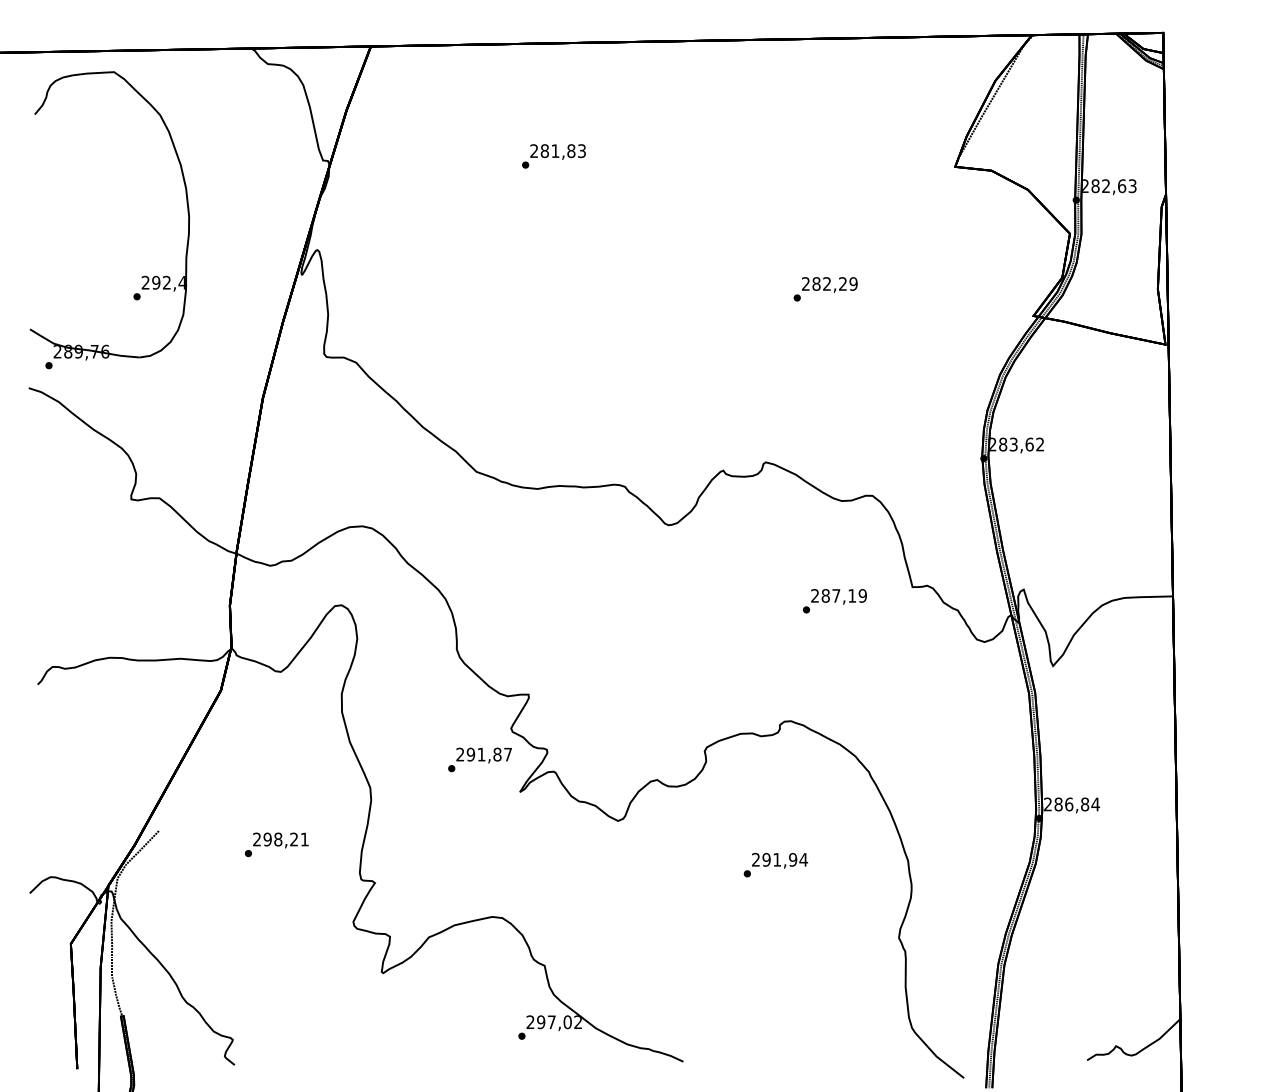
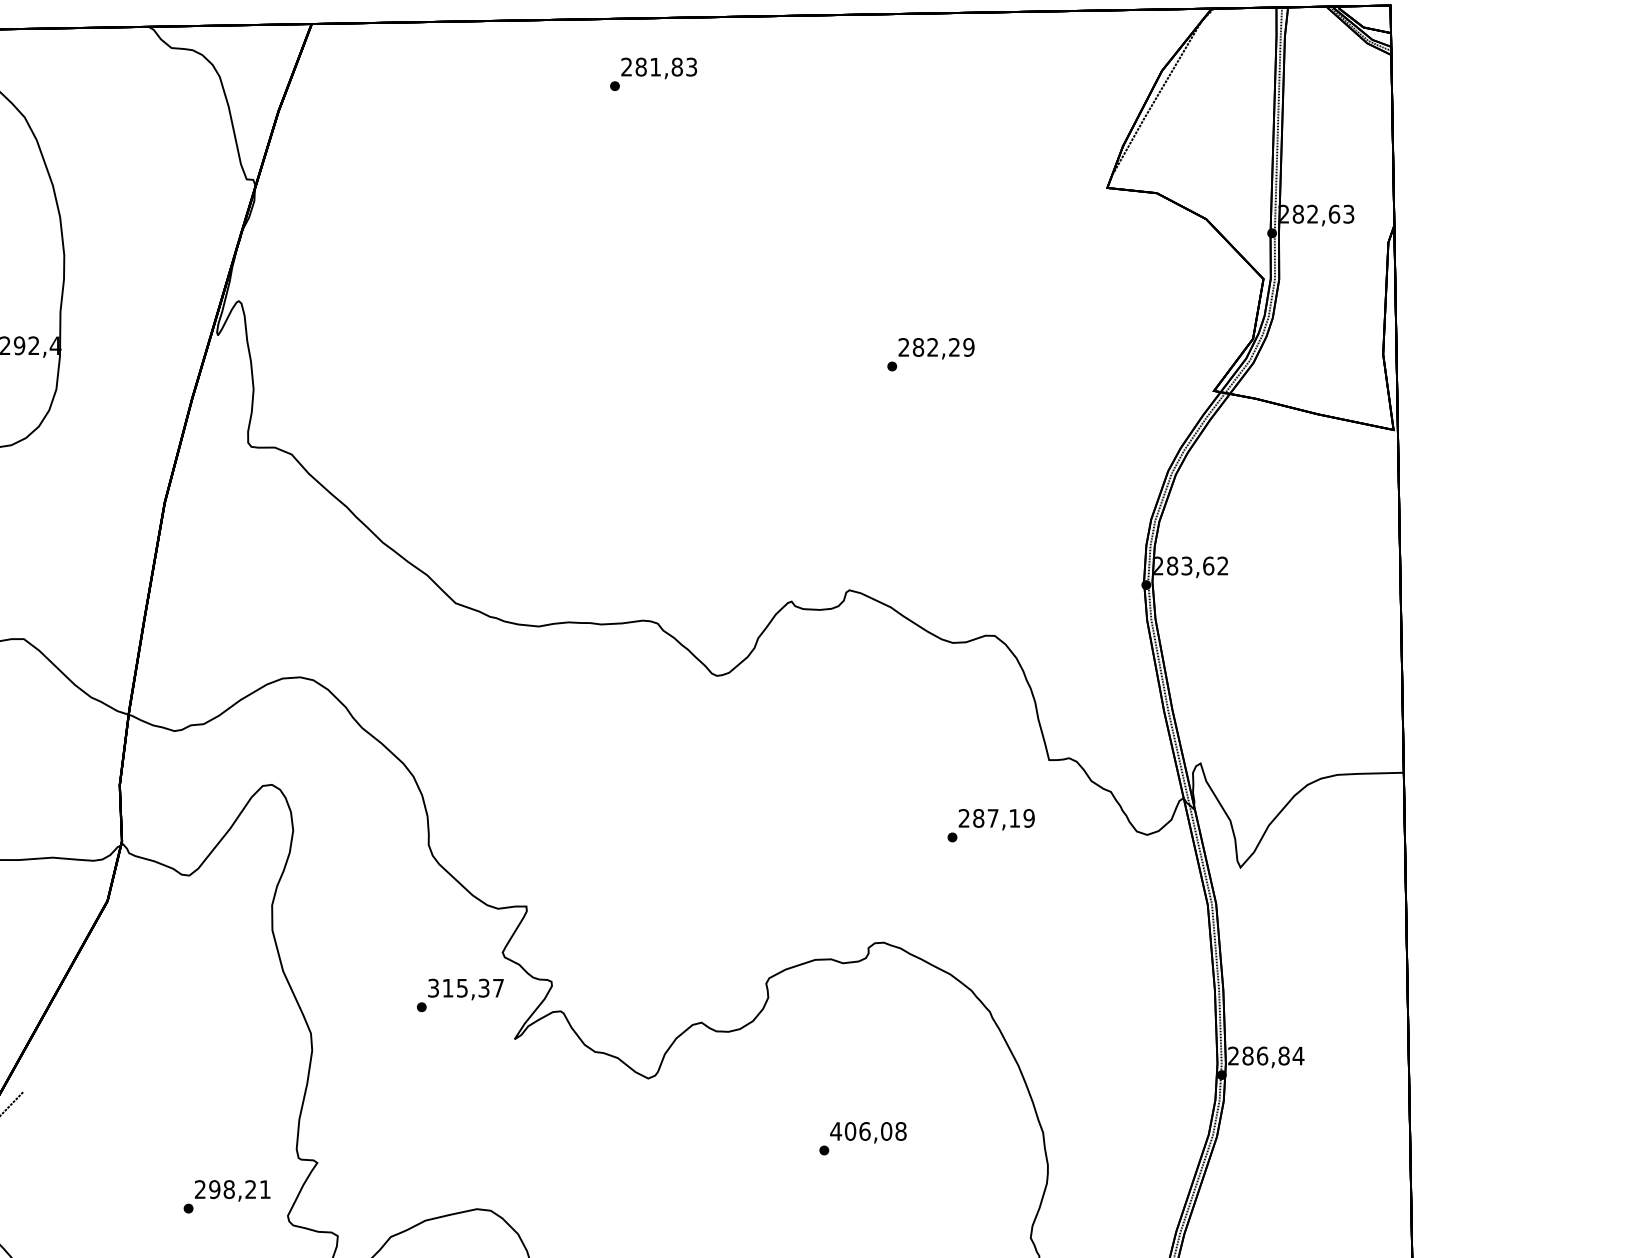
text: (553, 156) -> (652, 74), moved
text: (834, 601) -> (990, 825), moved
text: (478, 754) -> (458, 988), 291,87 -> 315,37
text: (276, 844) -> (226, 1196), moved
text: (779, 859) -> (868, 1130), 291,94 -> 406,08

